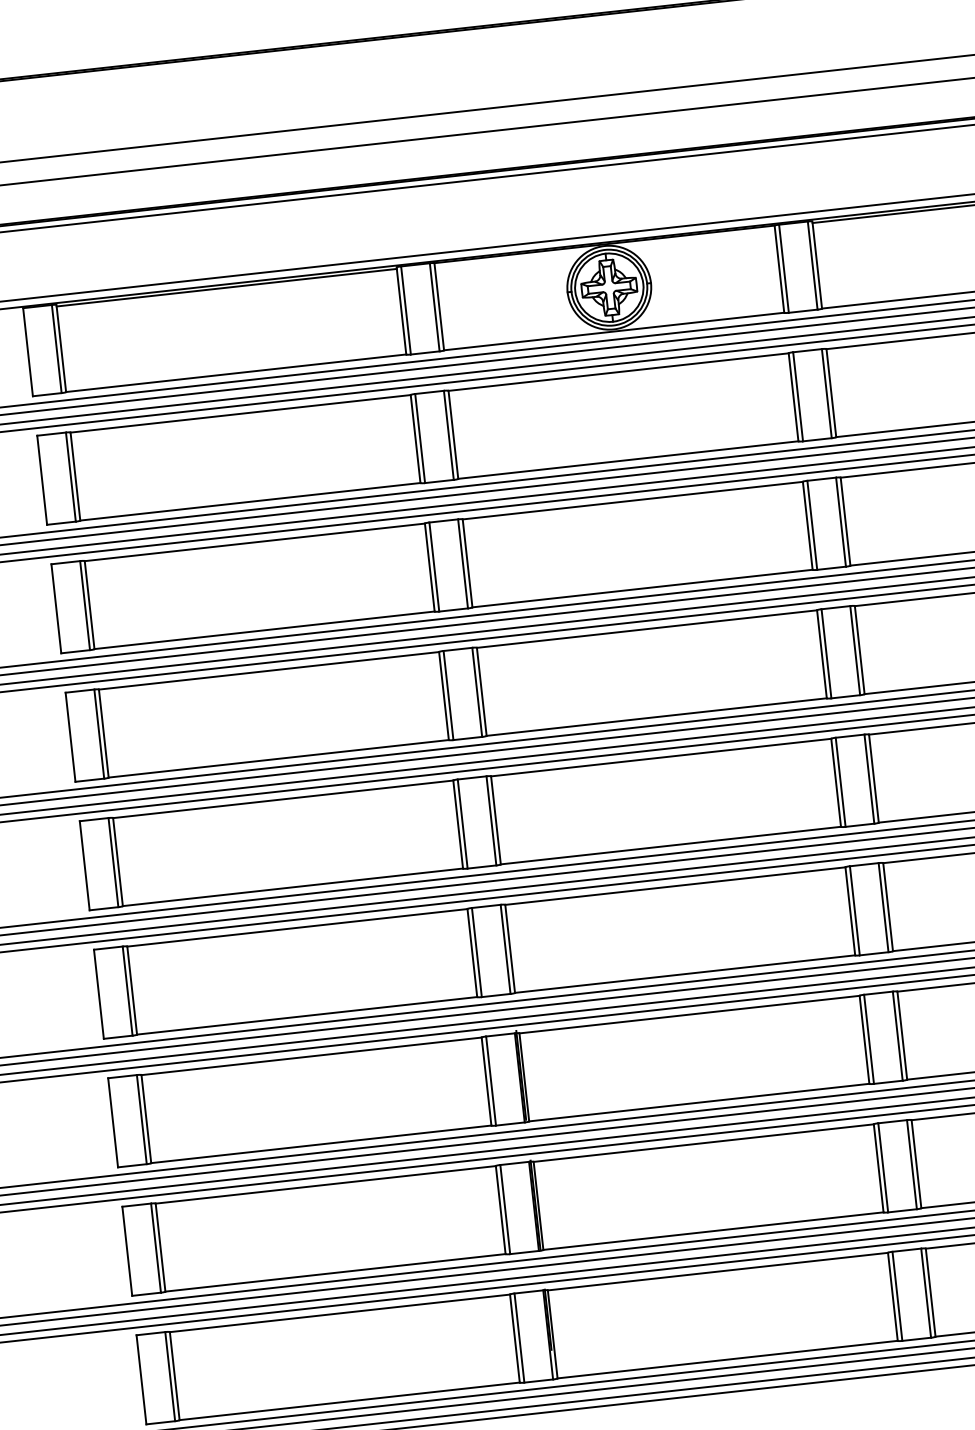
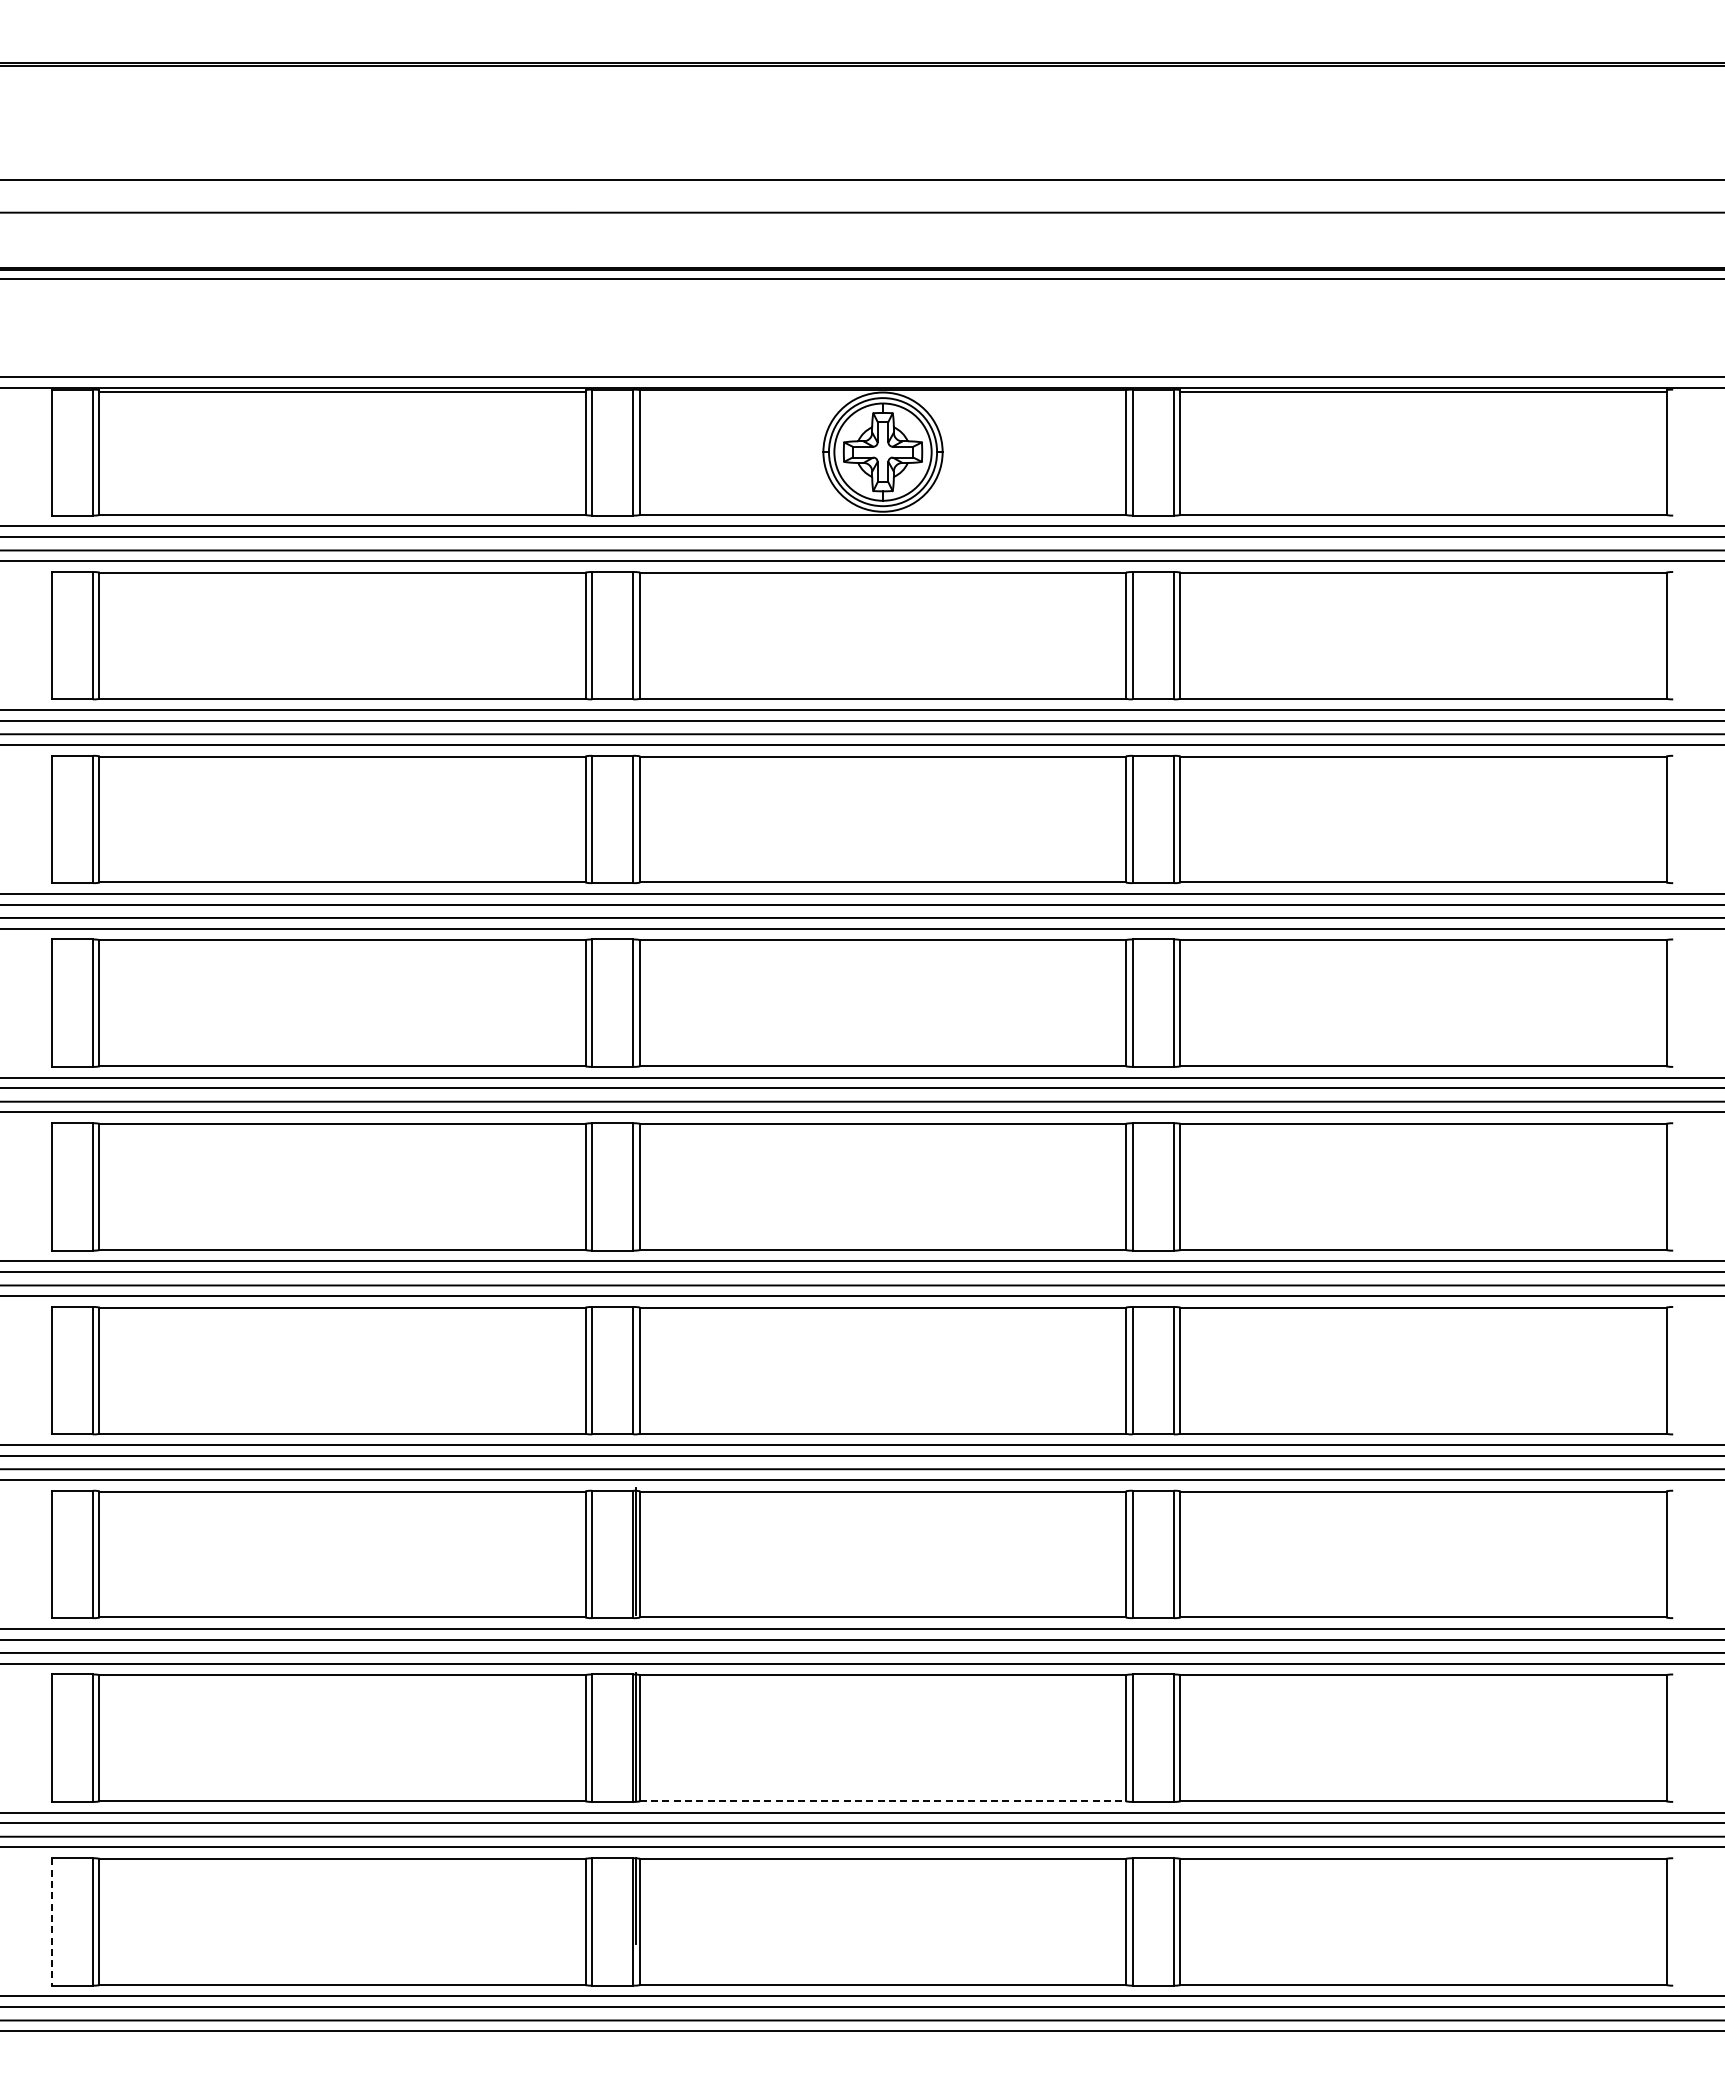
line: (713, 1231) -> (883, 1801), solid -> dashed
line: (141, 1379) -> (51, 1921), solid -> dashed

